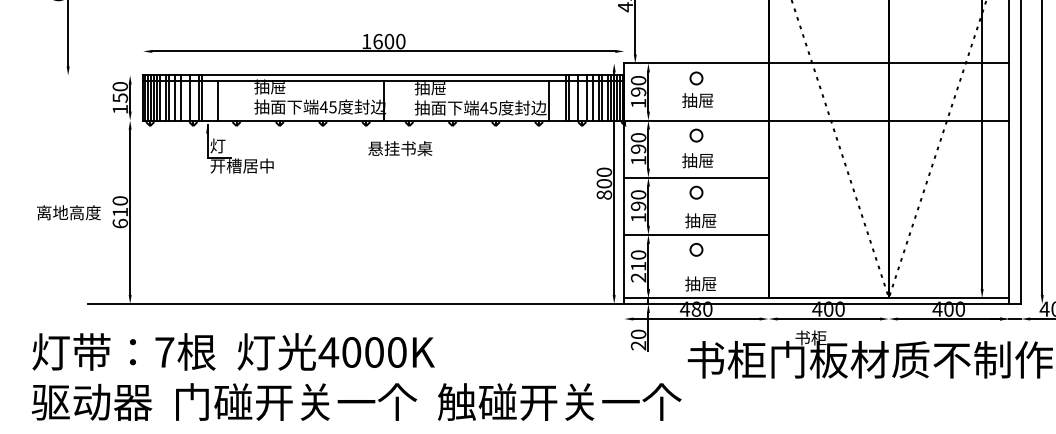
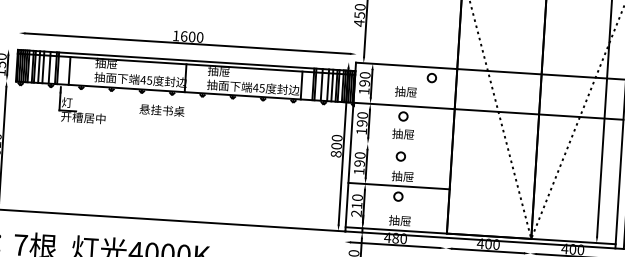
circle: (696, 78) -> (431, 78), moved
text: (400, 148) -> (162, 110), moved
line: (696, 177) -> (401, 145), removed

